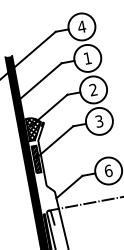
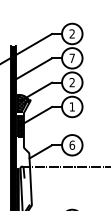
text: (82, 26) -> (72, 33), 4 -> 2
text: (86, 57) -> (71, 57), 1 -> 7
text: (98, 121) -> (71, 106), 3 -> 1

